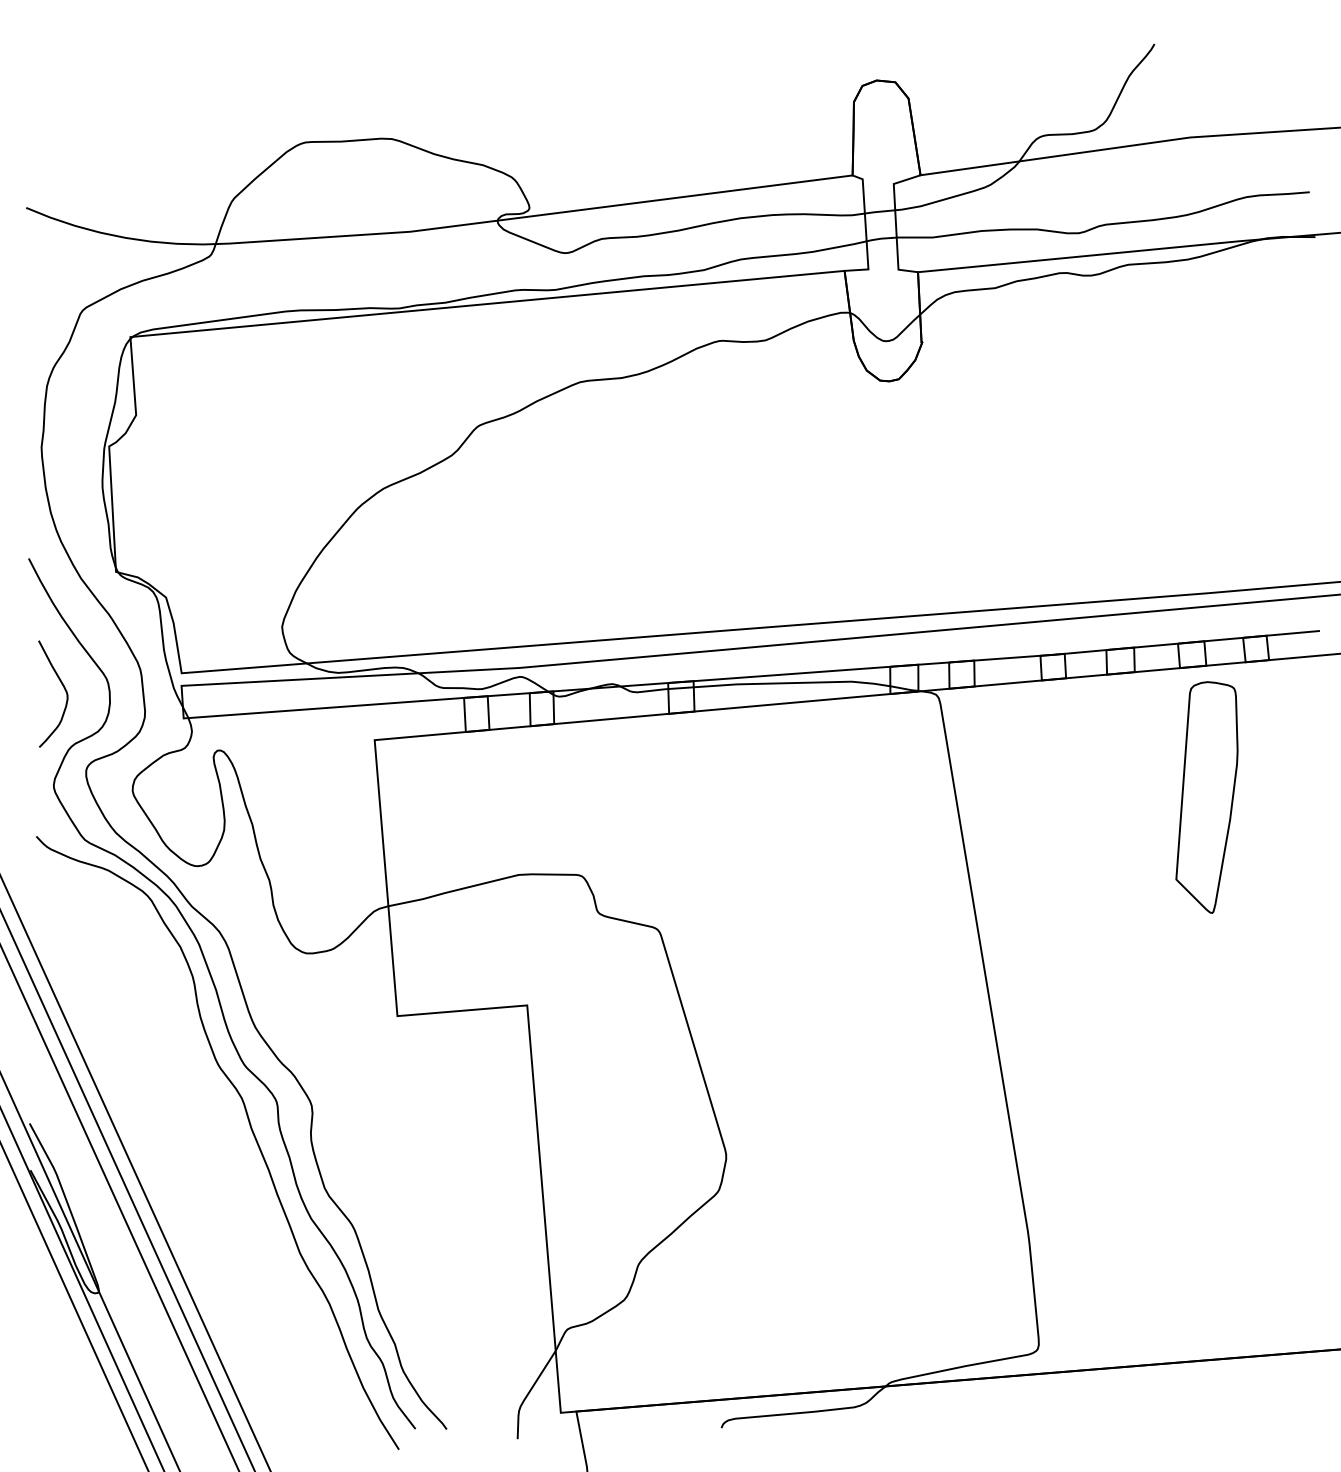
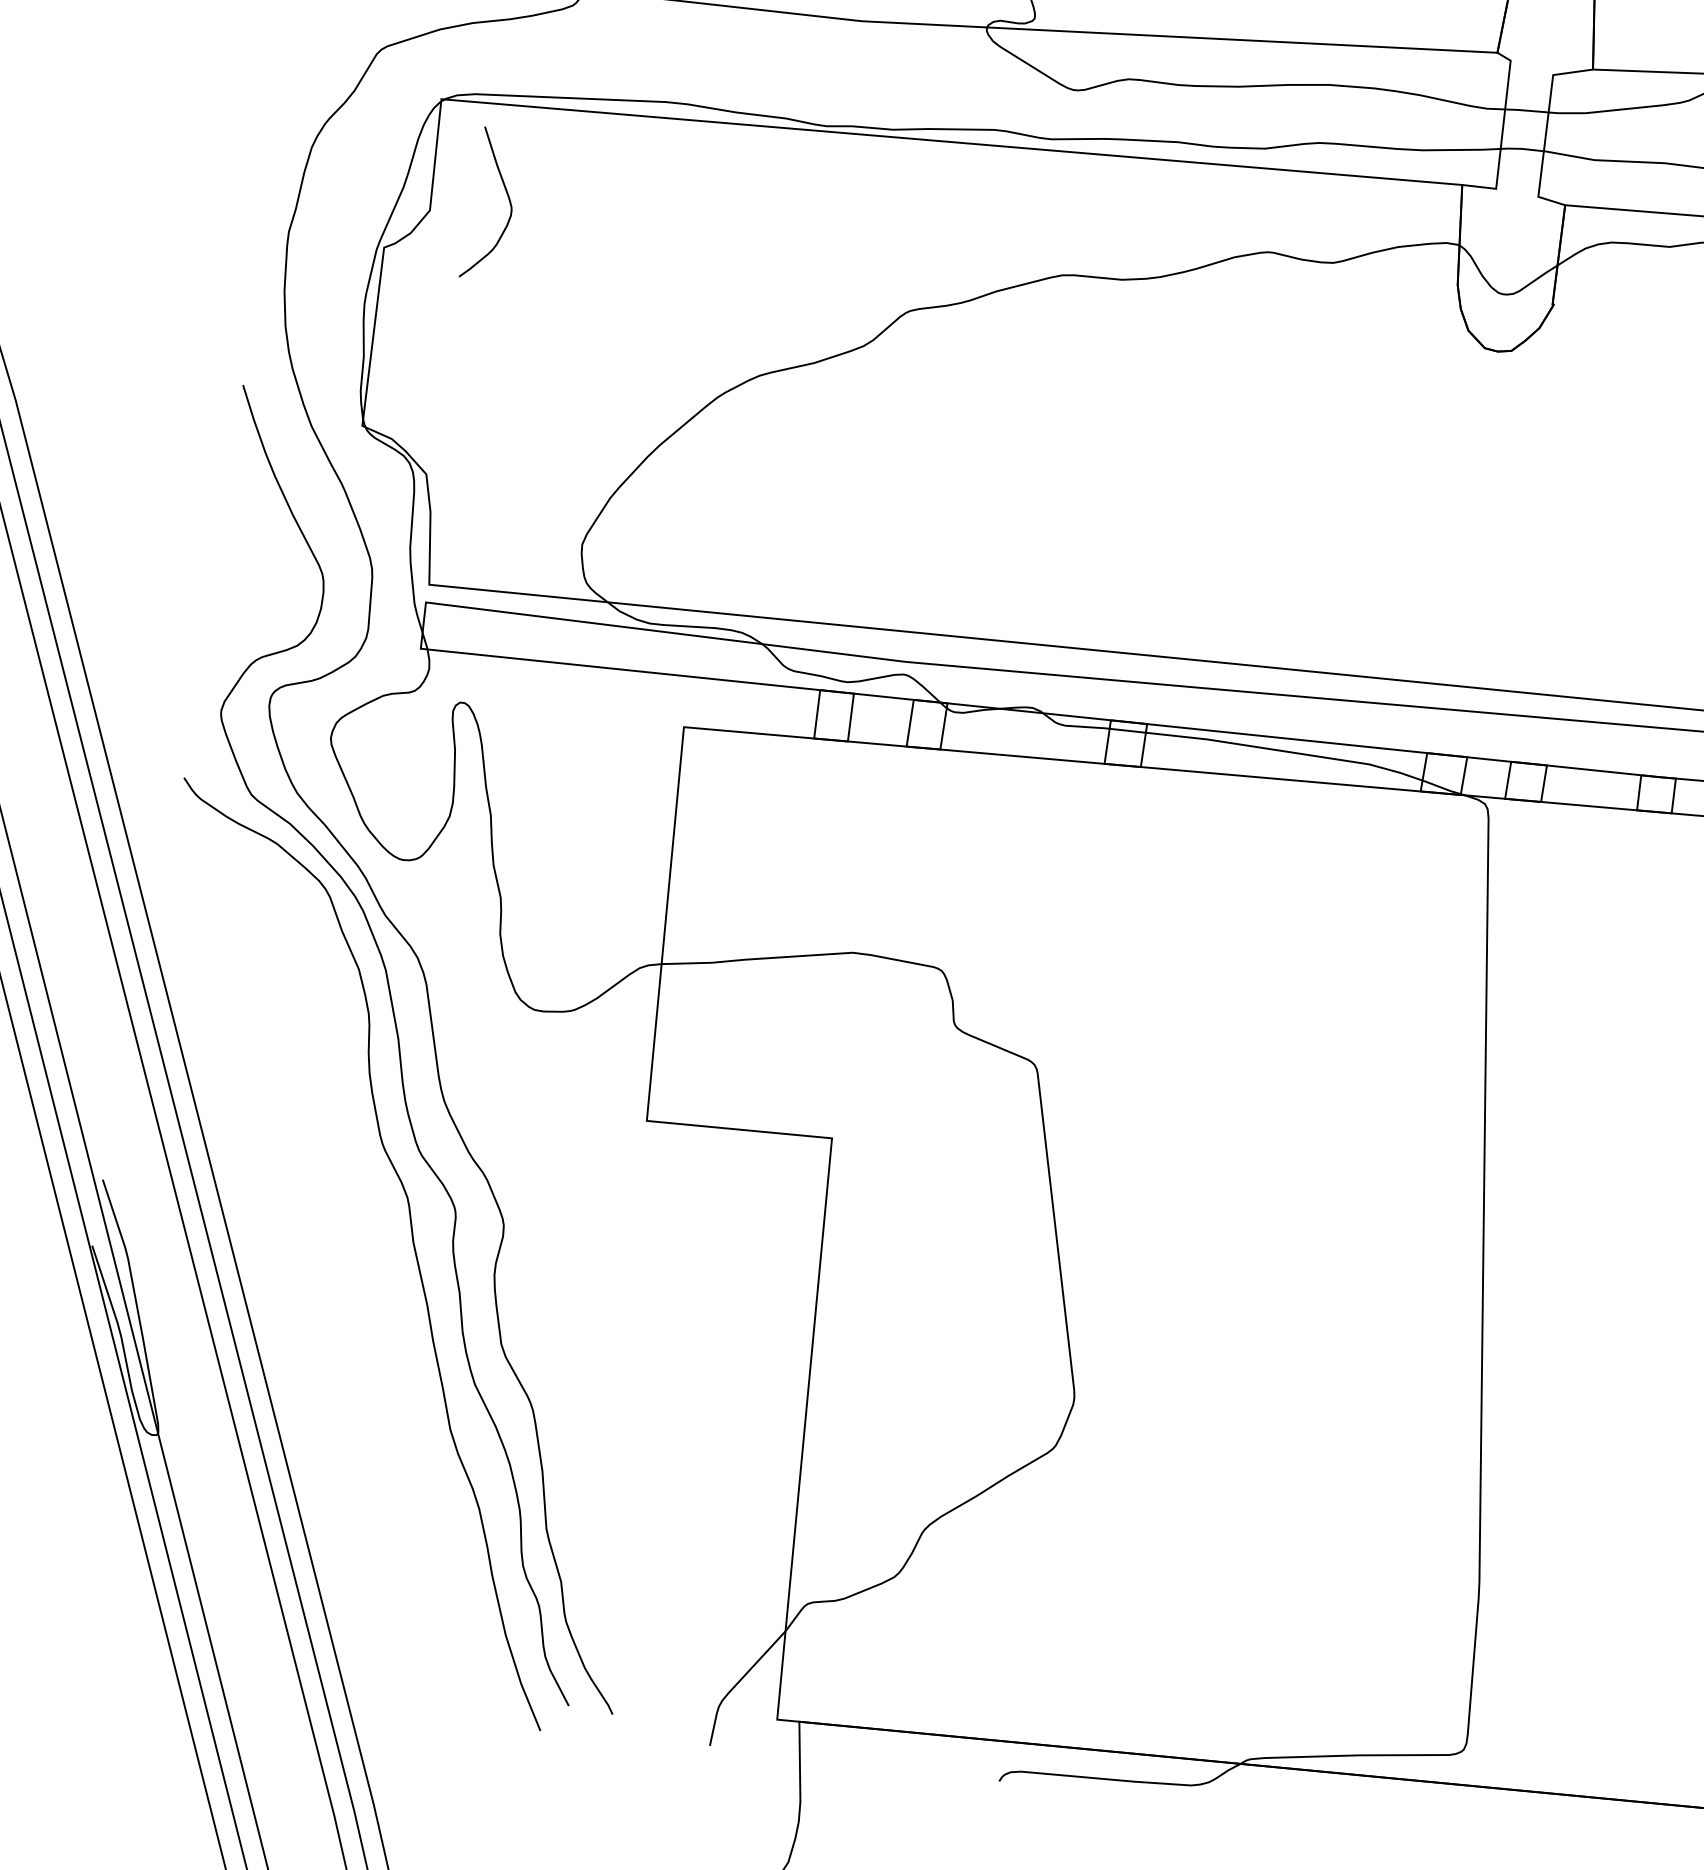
curve: (63, 688) -> (507, 200), moved

